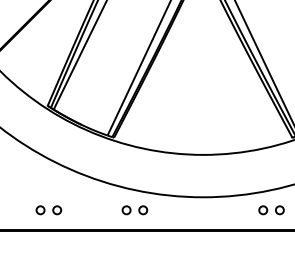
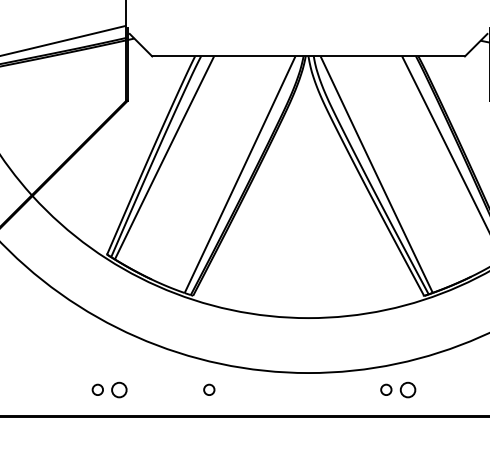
circle: (57, 209) -> (119, 389), size x1.4
circle: (142, 209) -> (230, 389), removed
circle: (279, 209) -> (407, 389), size x1.4

